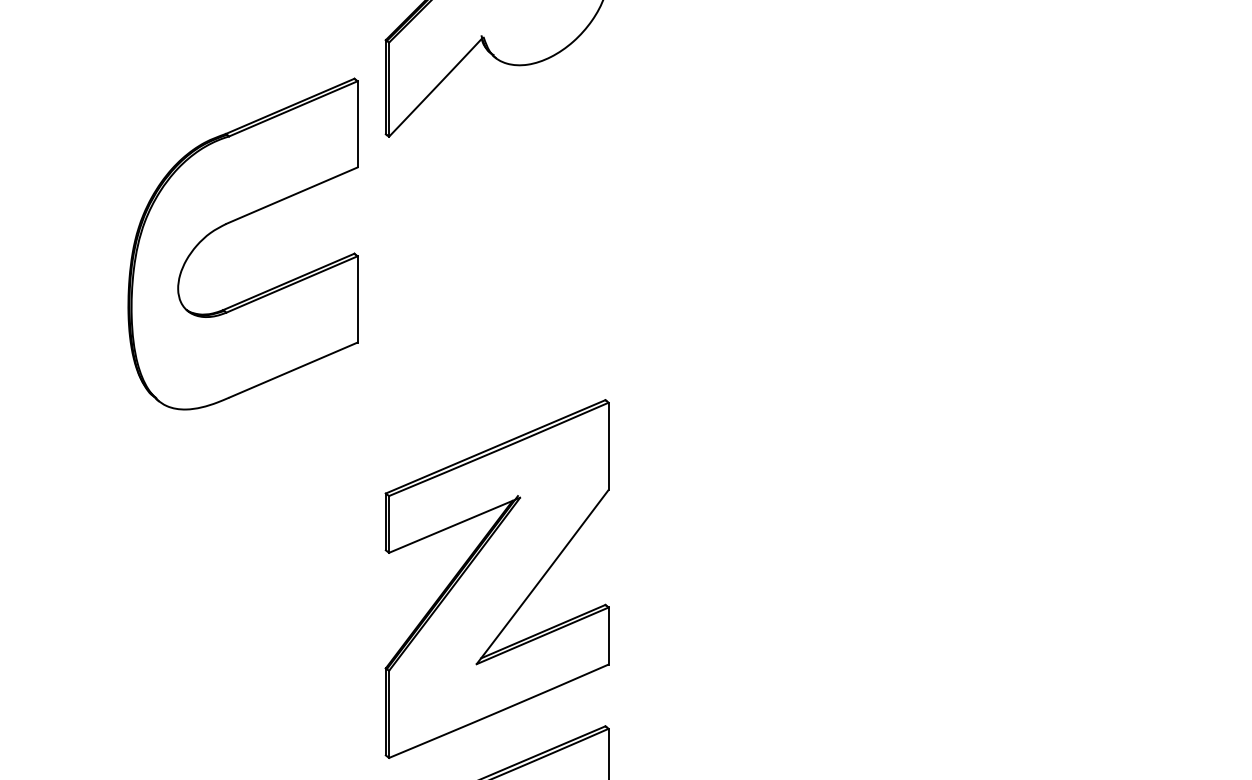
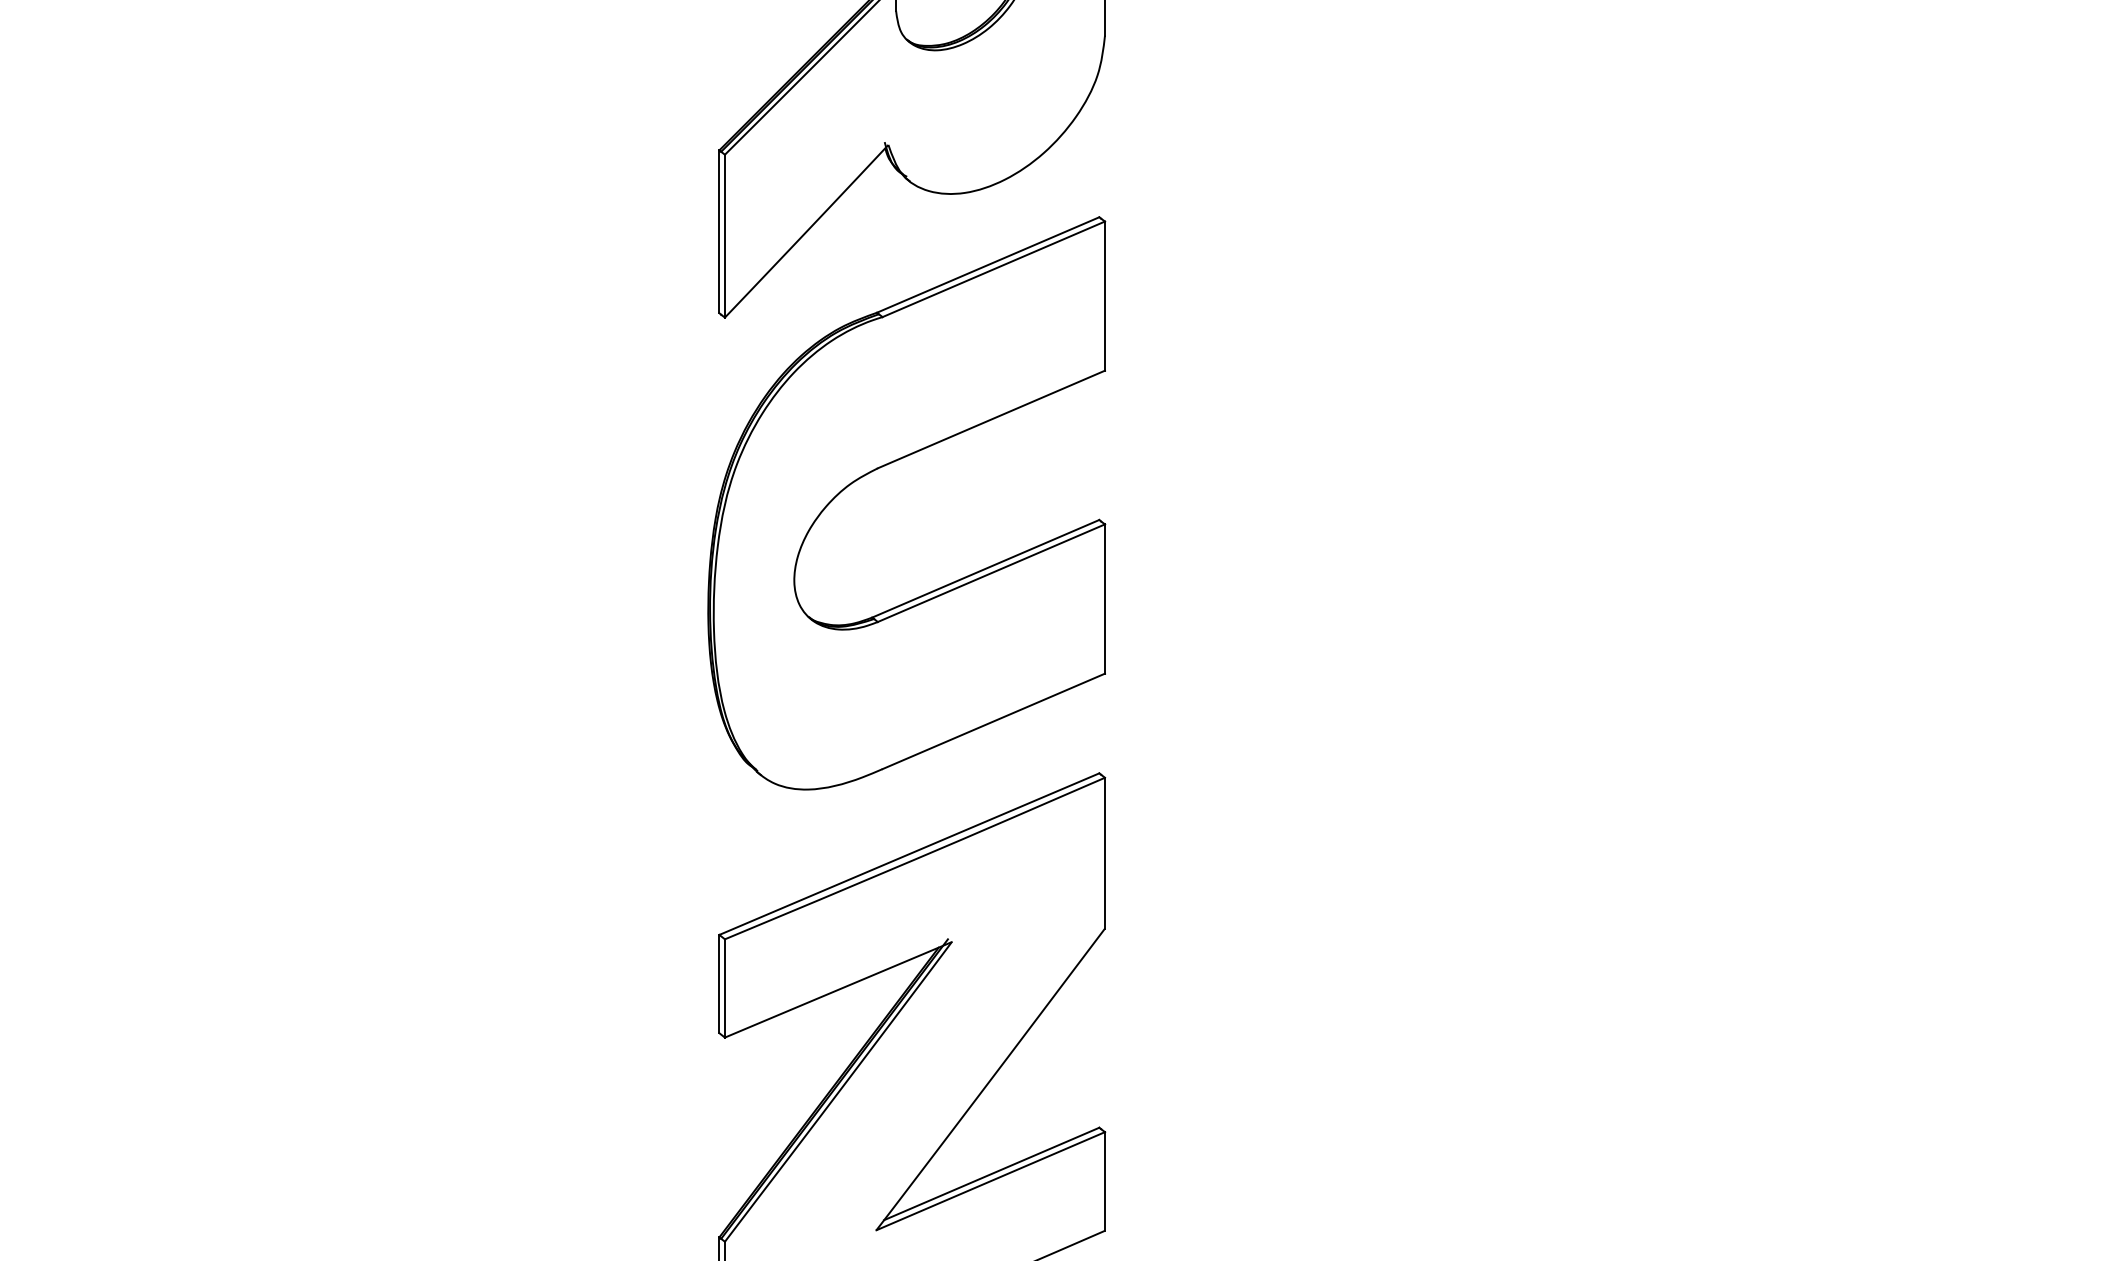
part: (232, 222) -> (888, 465), moved

